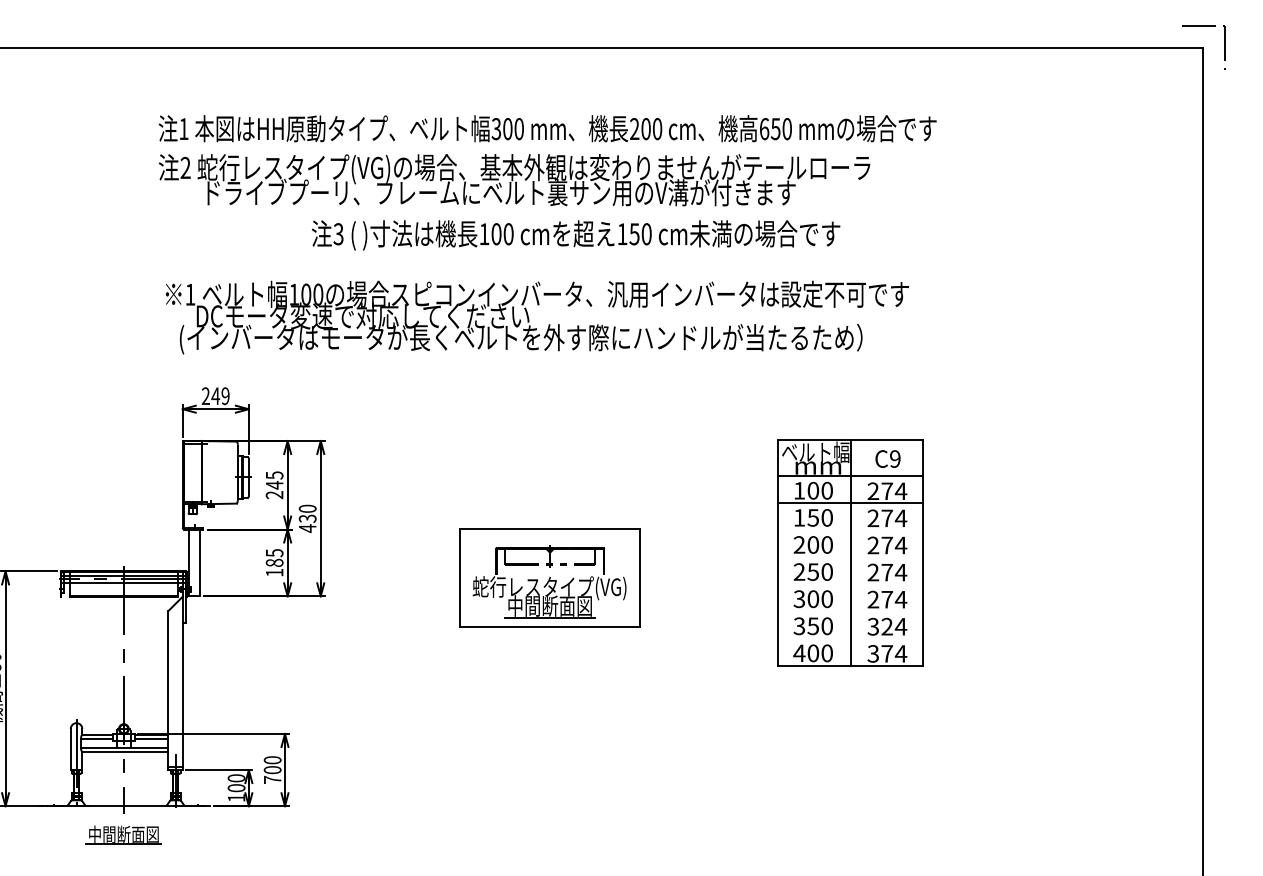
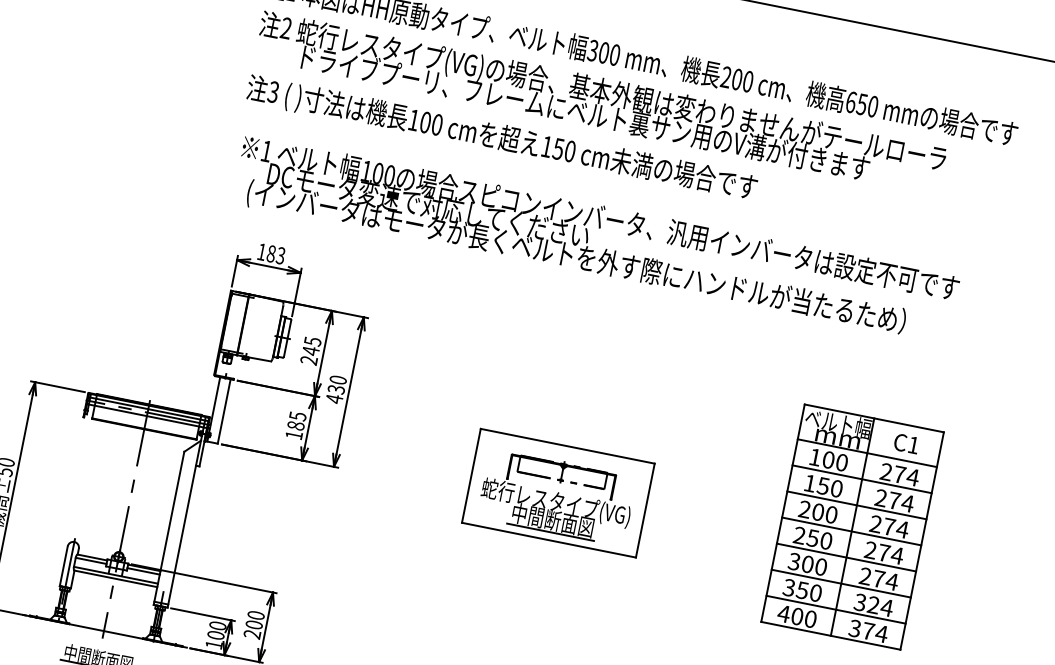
text: (576, 235) -> (502, 139), moved
text: (215, 396) -> (271, 254), 249 -> 183
text: (895, 458) -> (913, 444), C9 -> C1
line: (850, 530) -> (856, 505), added
line: (850, 557) -> (851, 531), added
line: (850, 584) -> (846, 557), added
line: (850, 611) -> (841, 583), added
line: (850, 638) -> (835, 609), added
text: (272, 779) -> (252, 633), 700 -> 200

